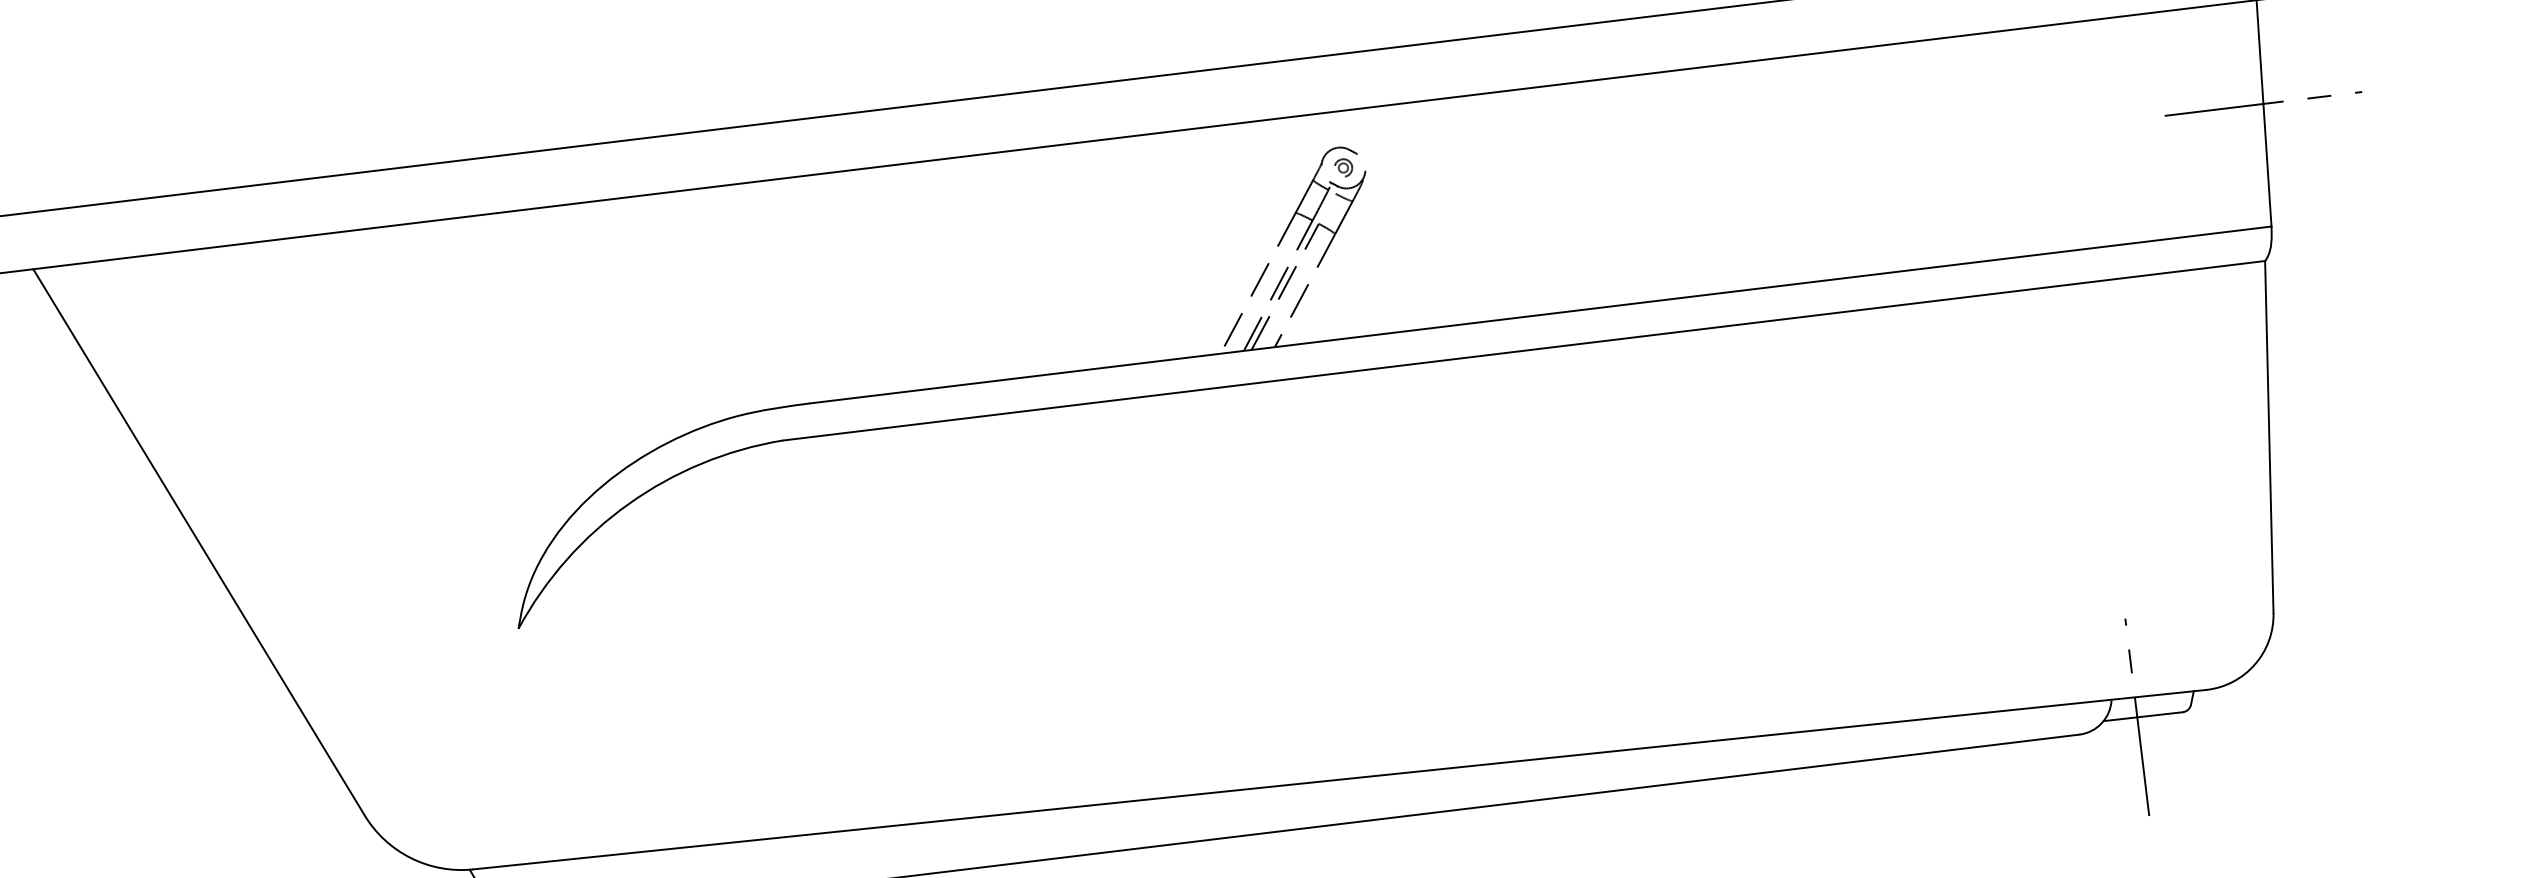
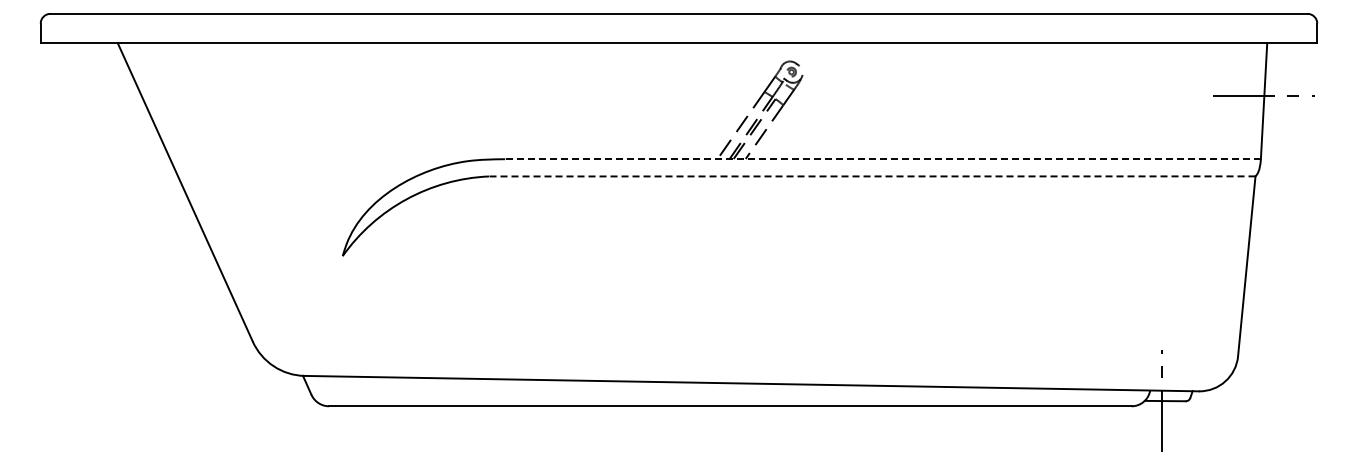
line: (1541, 315) -> (883, 159), solid -> dashed
line: (1522, 351) -> (871, 176), solid -> dashed

